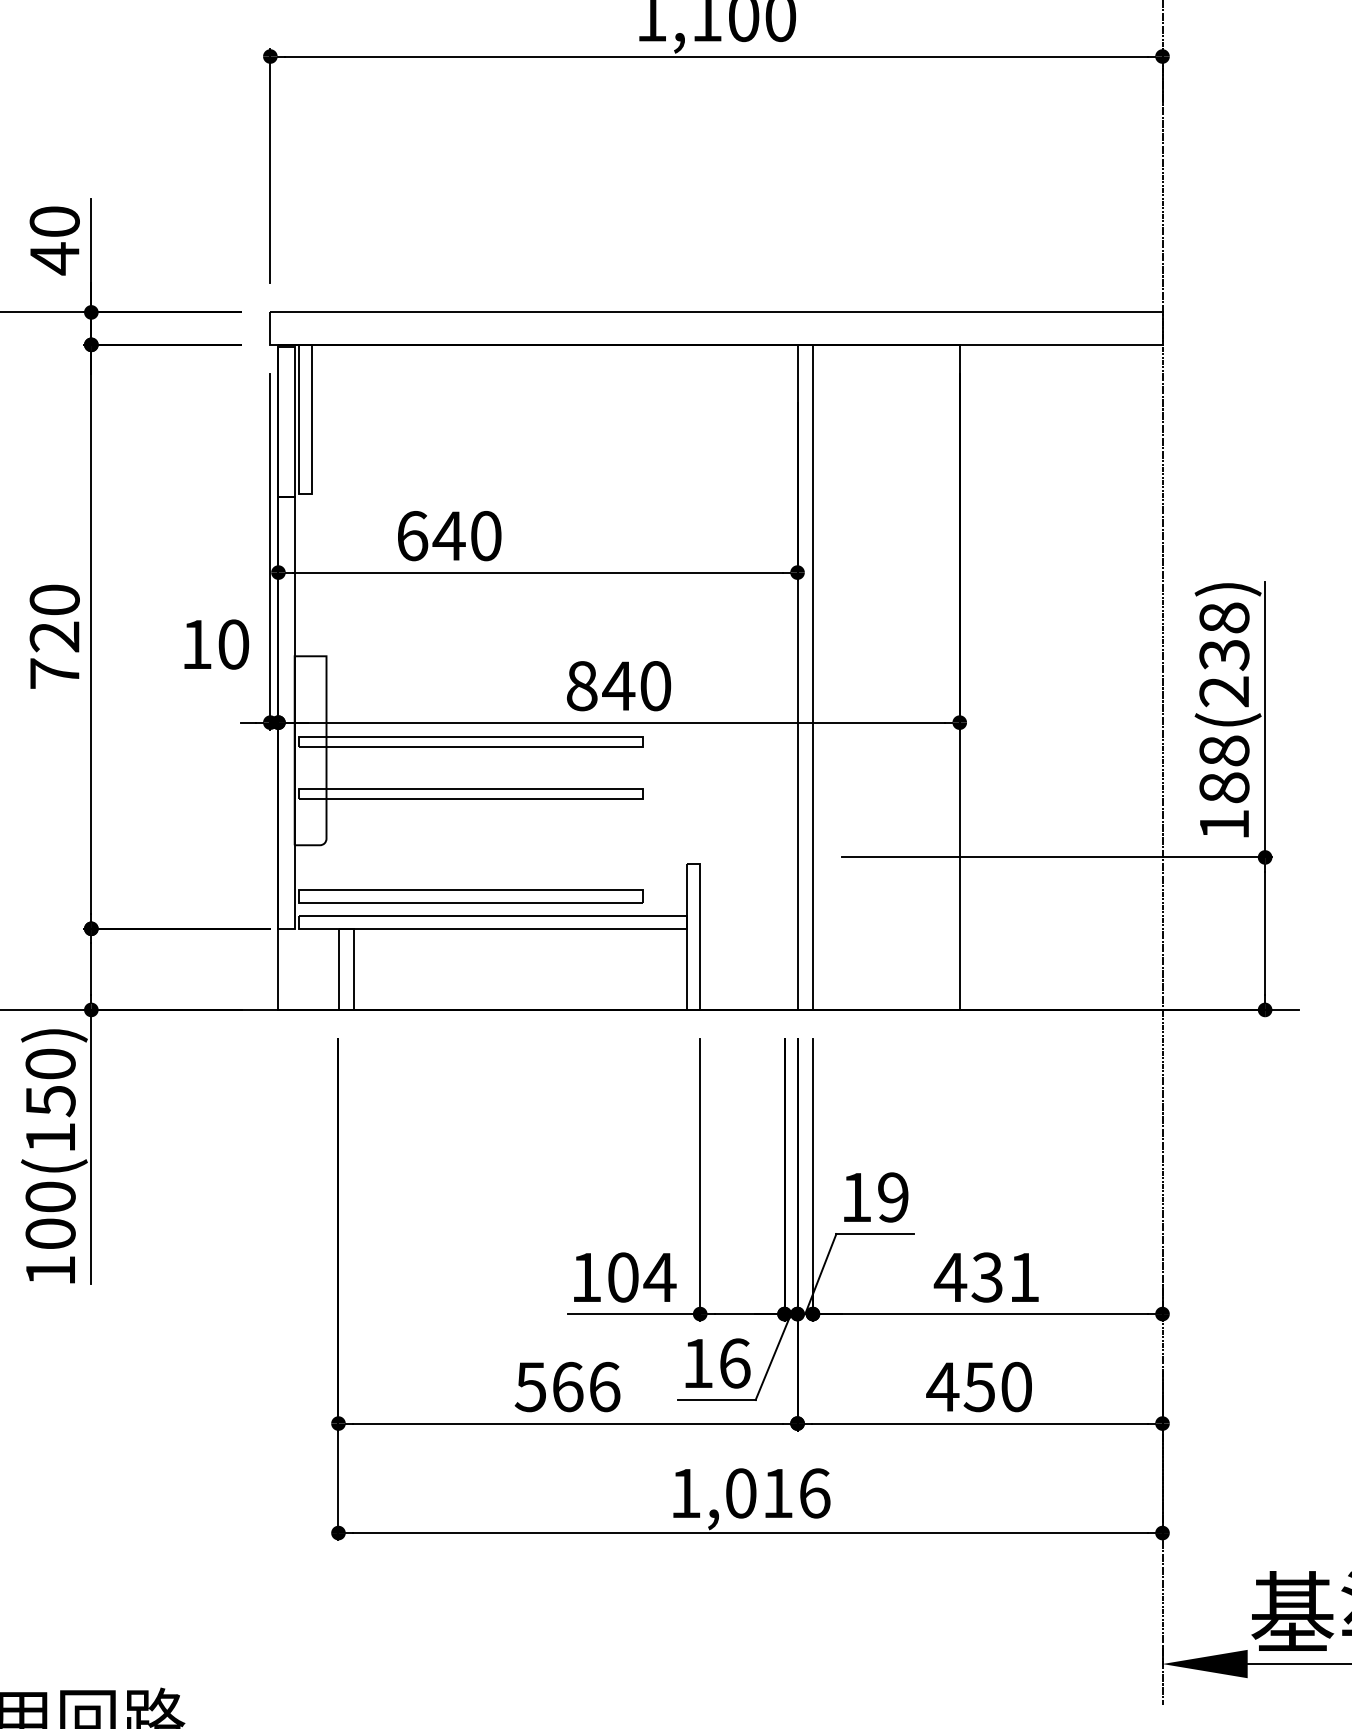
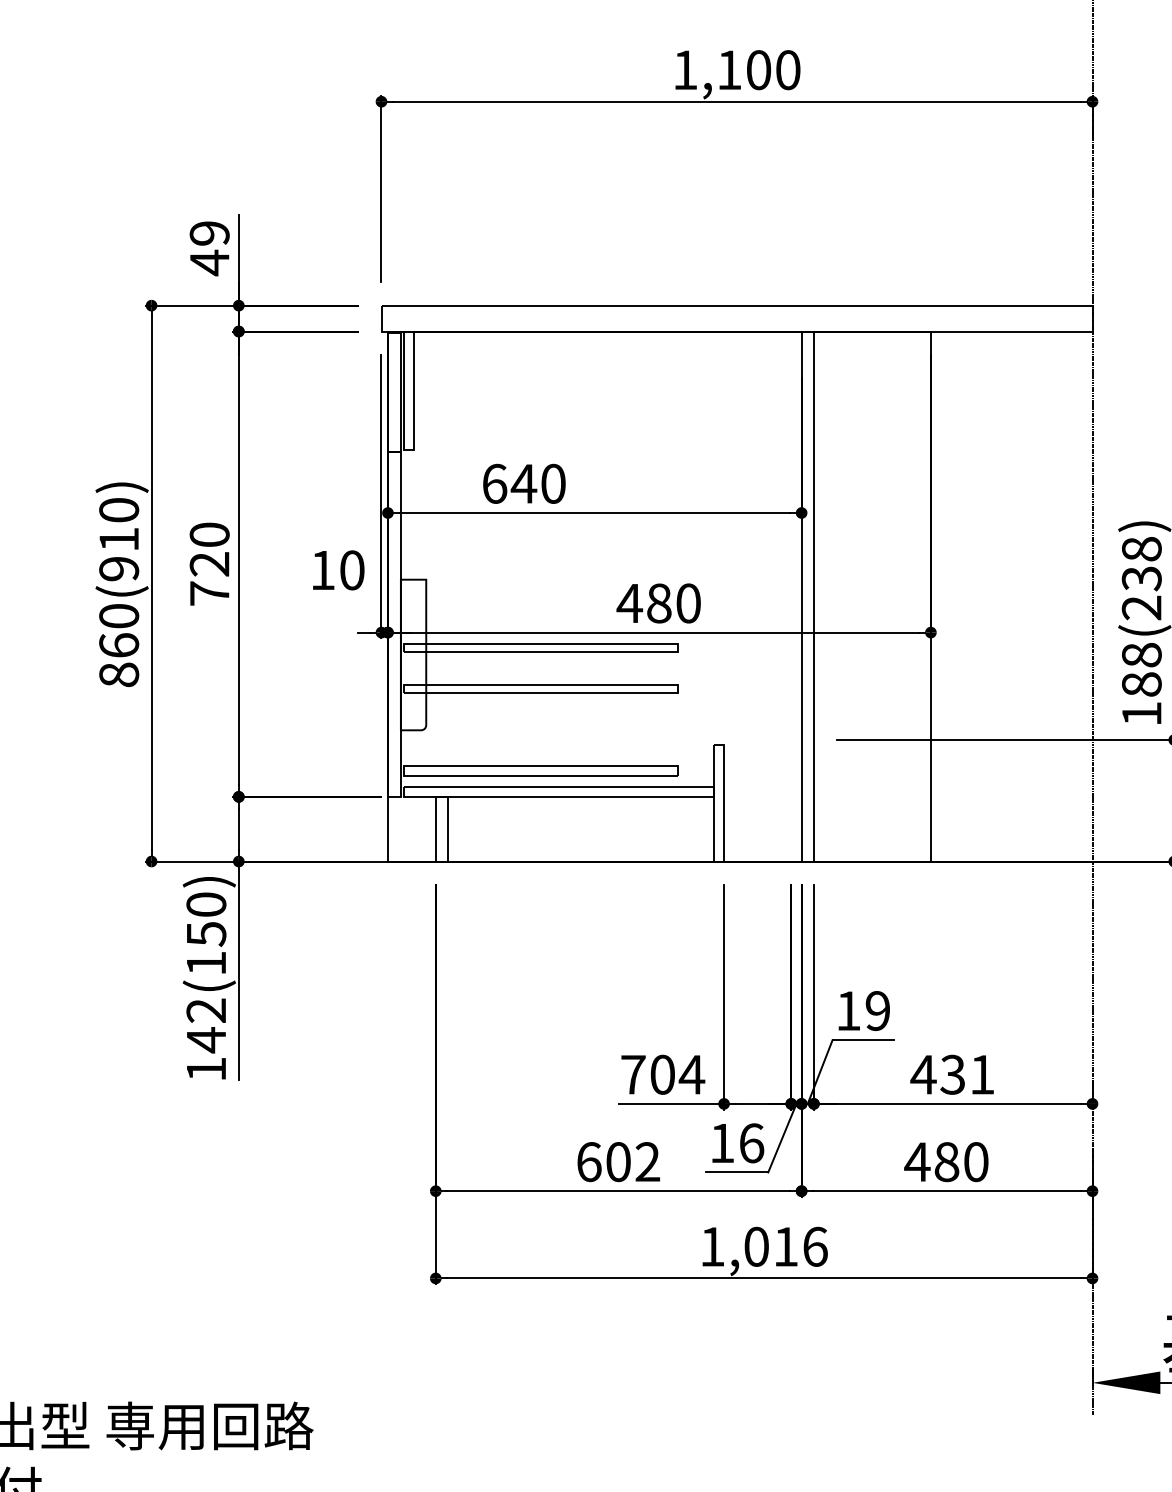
text: (54, 221) -> (209, 233), 40 -> 49
text: (600, 686) -> (644, 603), 840 -> 480
text: (50, 1215) -> (206, 1025), 100(150) -> 142(150)
text: (586, 1277) -> (633, 1074), 104 -> 704
text: (567, 1387) -> (618, 1162), 566 -> 602
text: (979, 1387) -> (946, 1162), 450 -> 480

